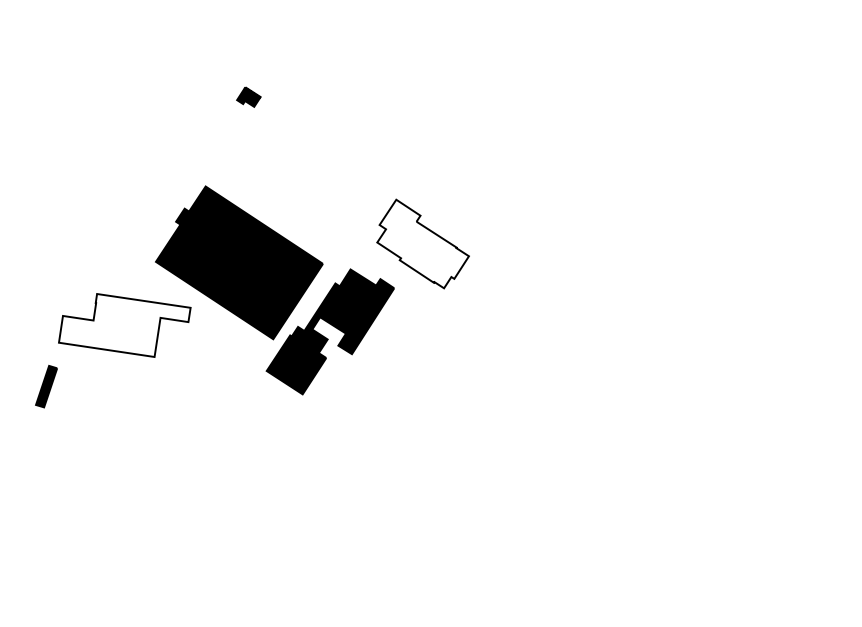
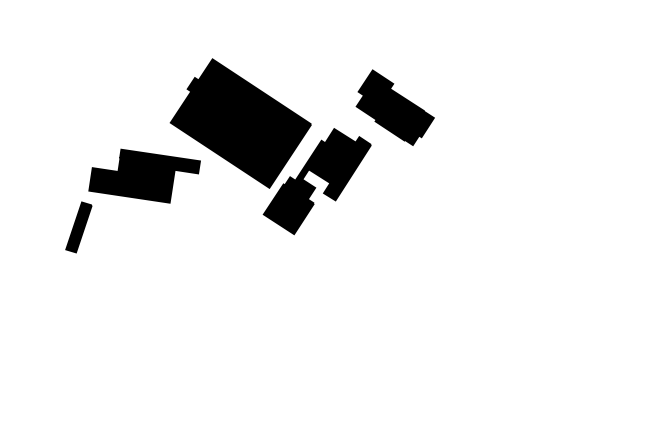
fill: (422, 243) -> (394, 107), added
fill: (124, 325) -> (144, 176), added
part: (46, 386) -> (78, 227), size x1.43

